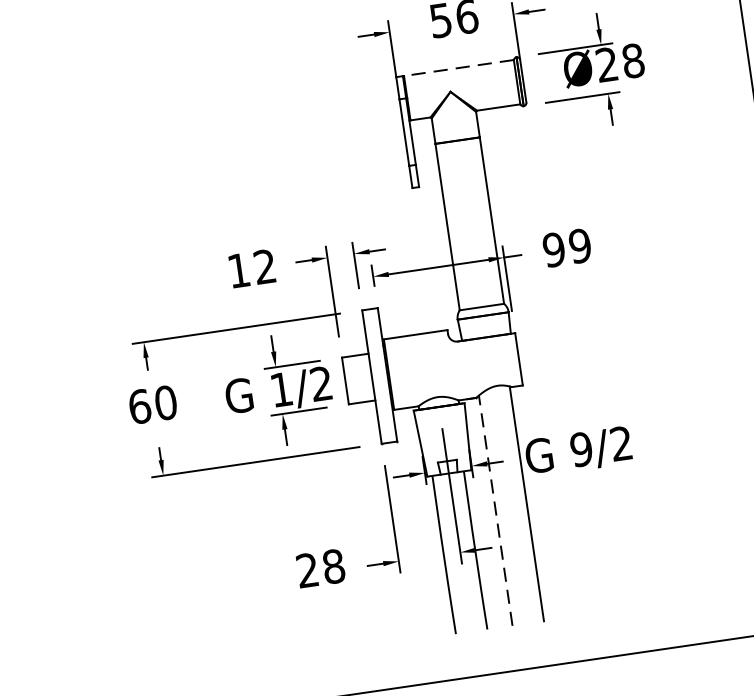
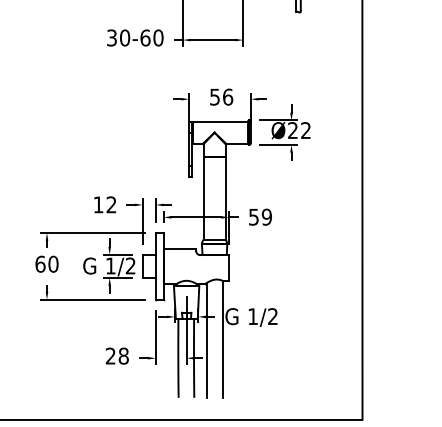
text: (634, 60) -> (306, 130), Ø28 -> Ø22
line: (457, 68) -> (219, 121), dashed -> solid
text: (553, 248) -> (253, 216), 99 -> 59
text: (582, 449) -> (253, 316), 9/2 -> 1/2
line: (494, 509) -> (206, 339), dashed -> solid

